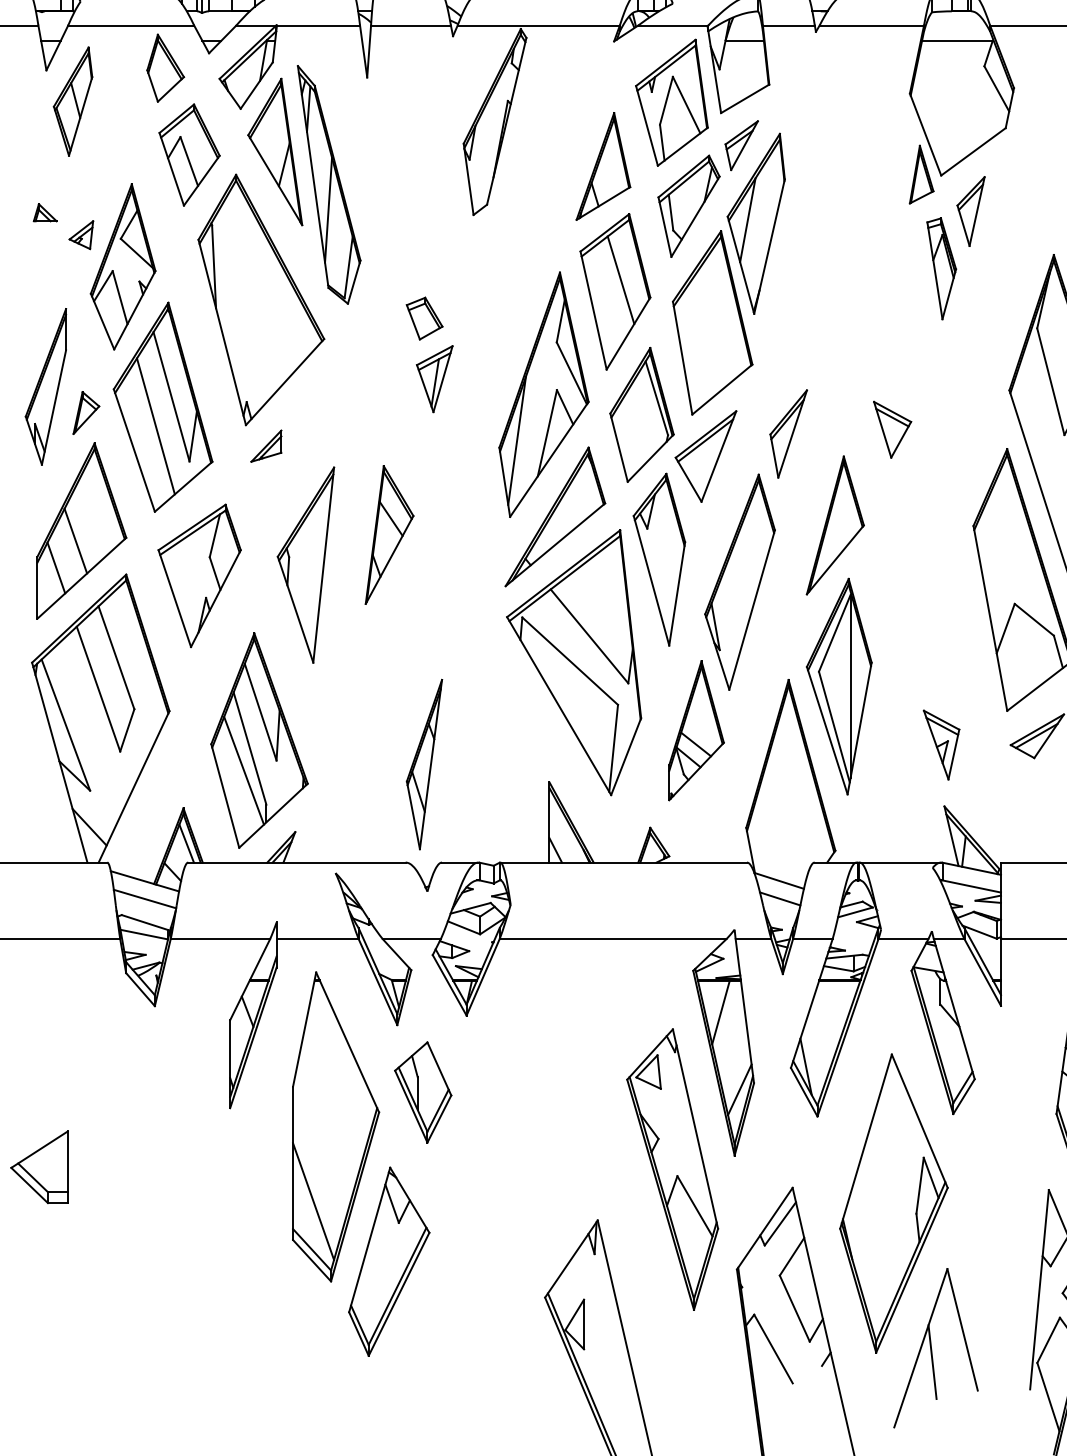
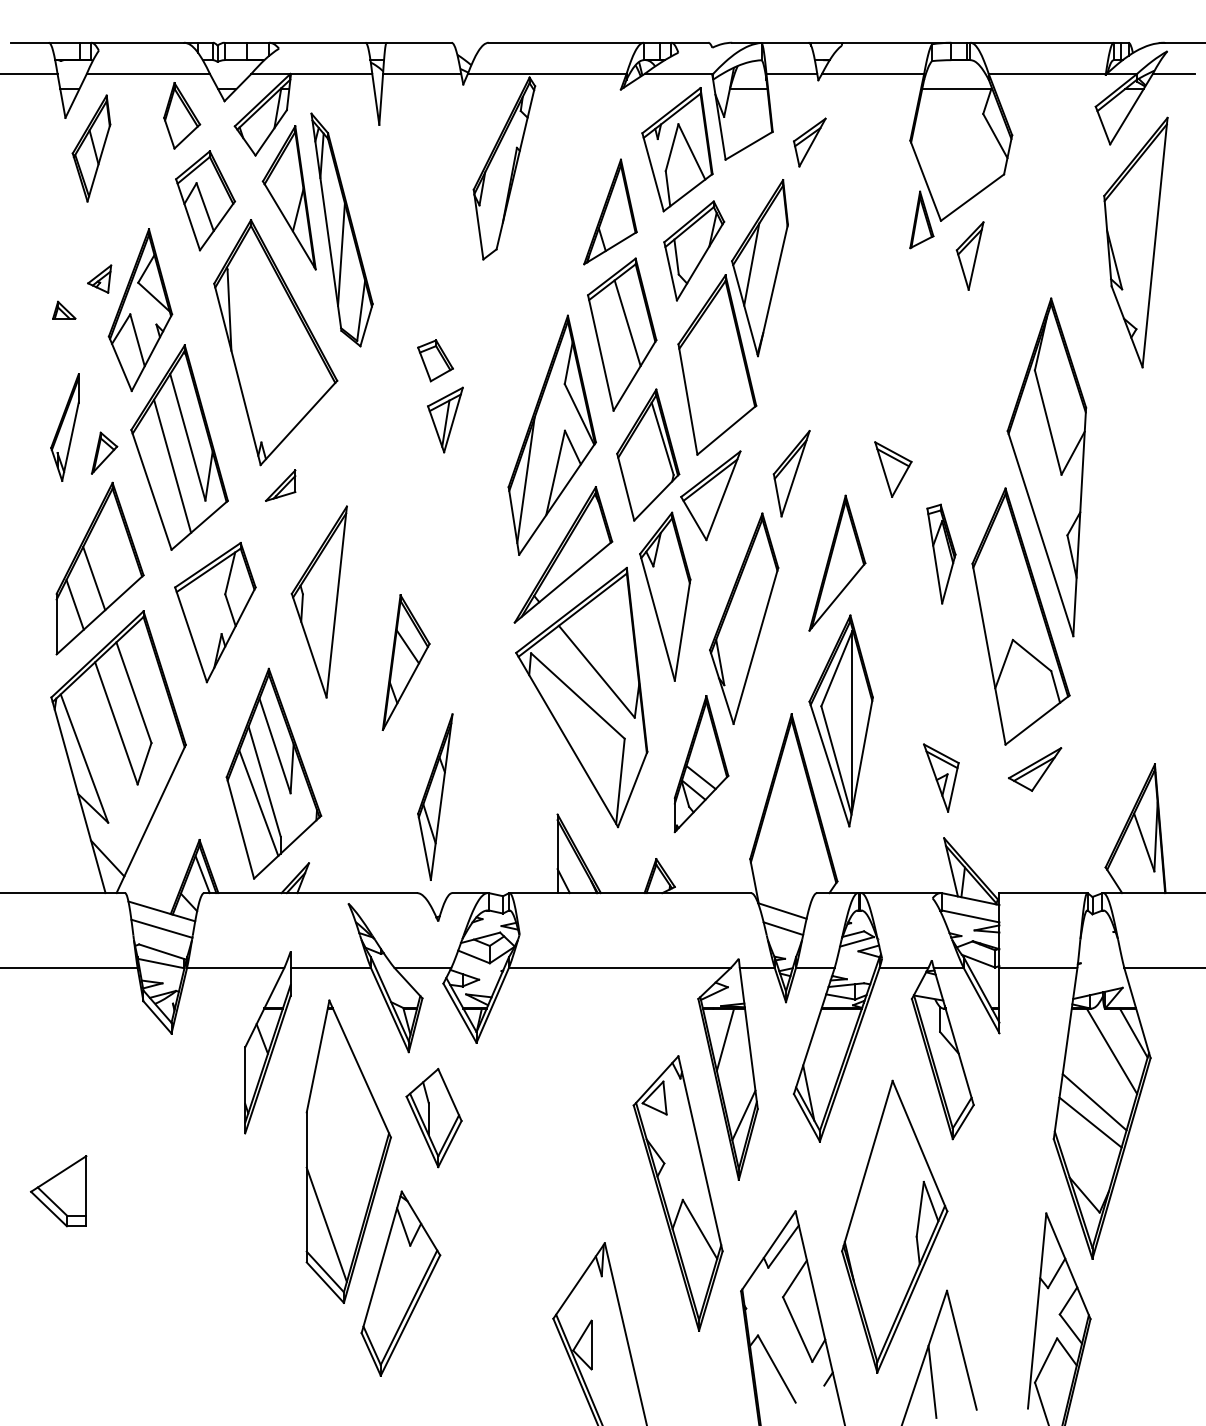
part: (741, 145) -> (809, 142), moved
part: (45, 211) -> (64, 309), moved
part: (941, 268) -> (941, 553), moved
part: (45, 386) -> (64, 427), size x0.7
part: (388, 534) -> (405, 662), moved

